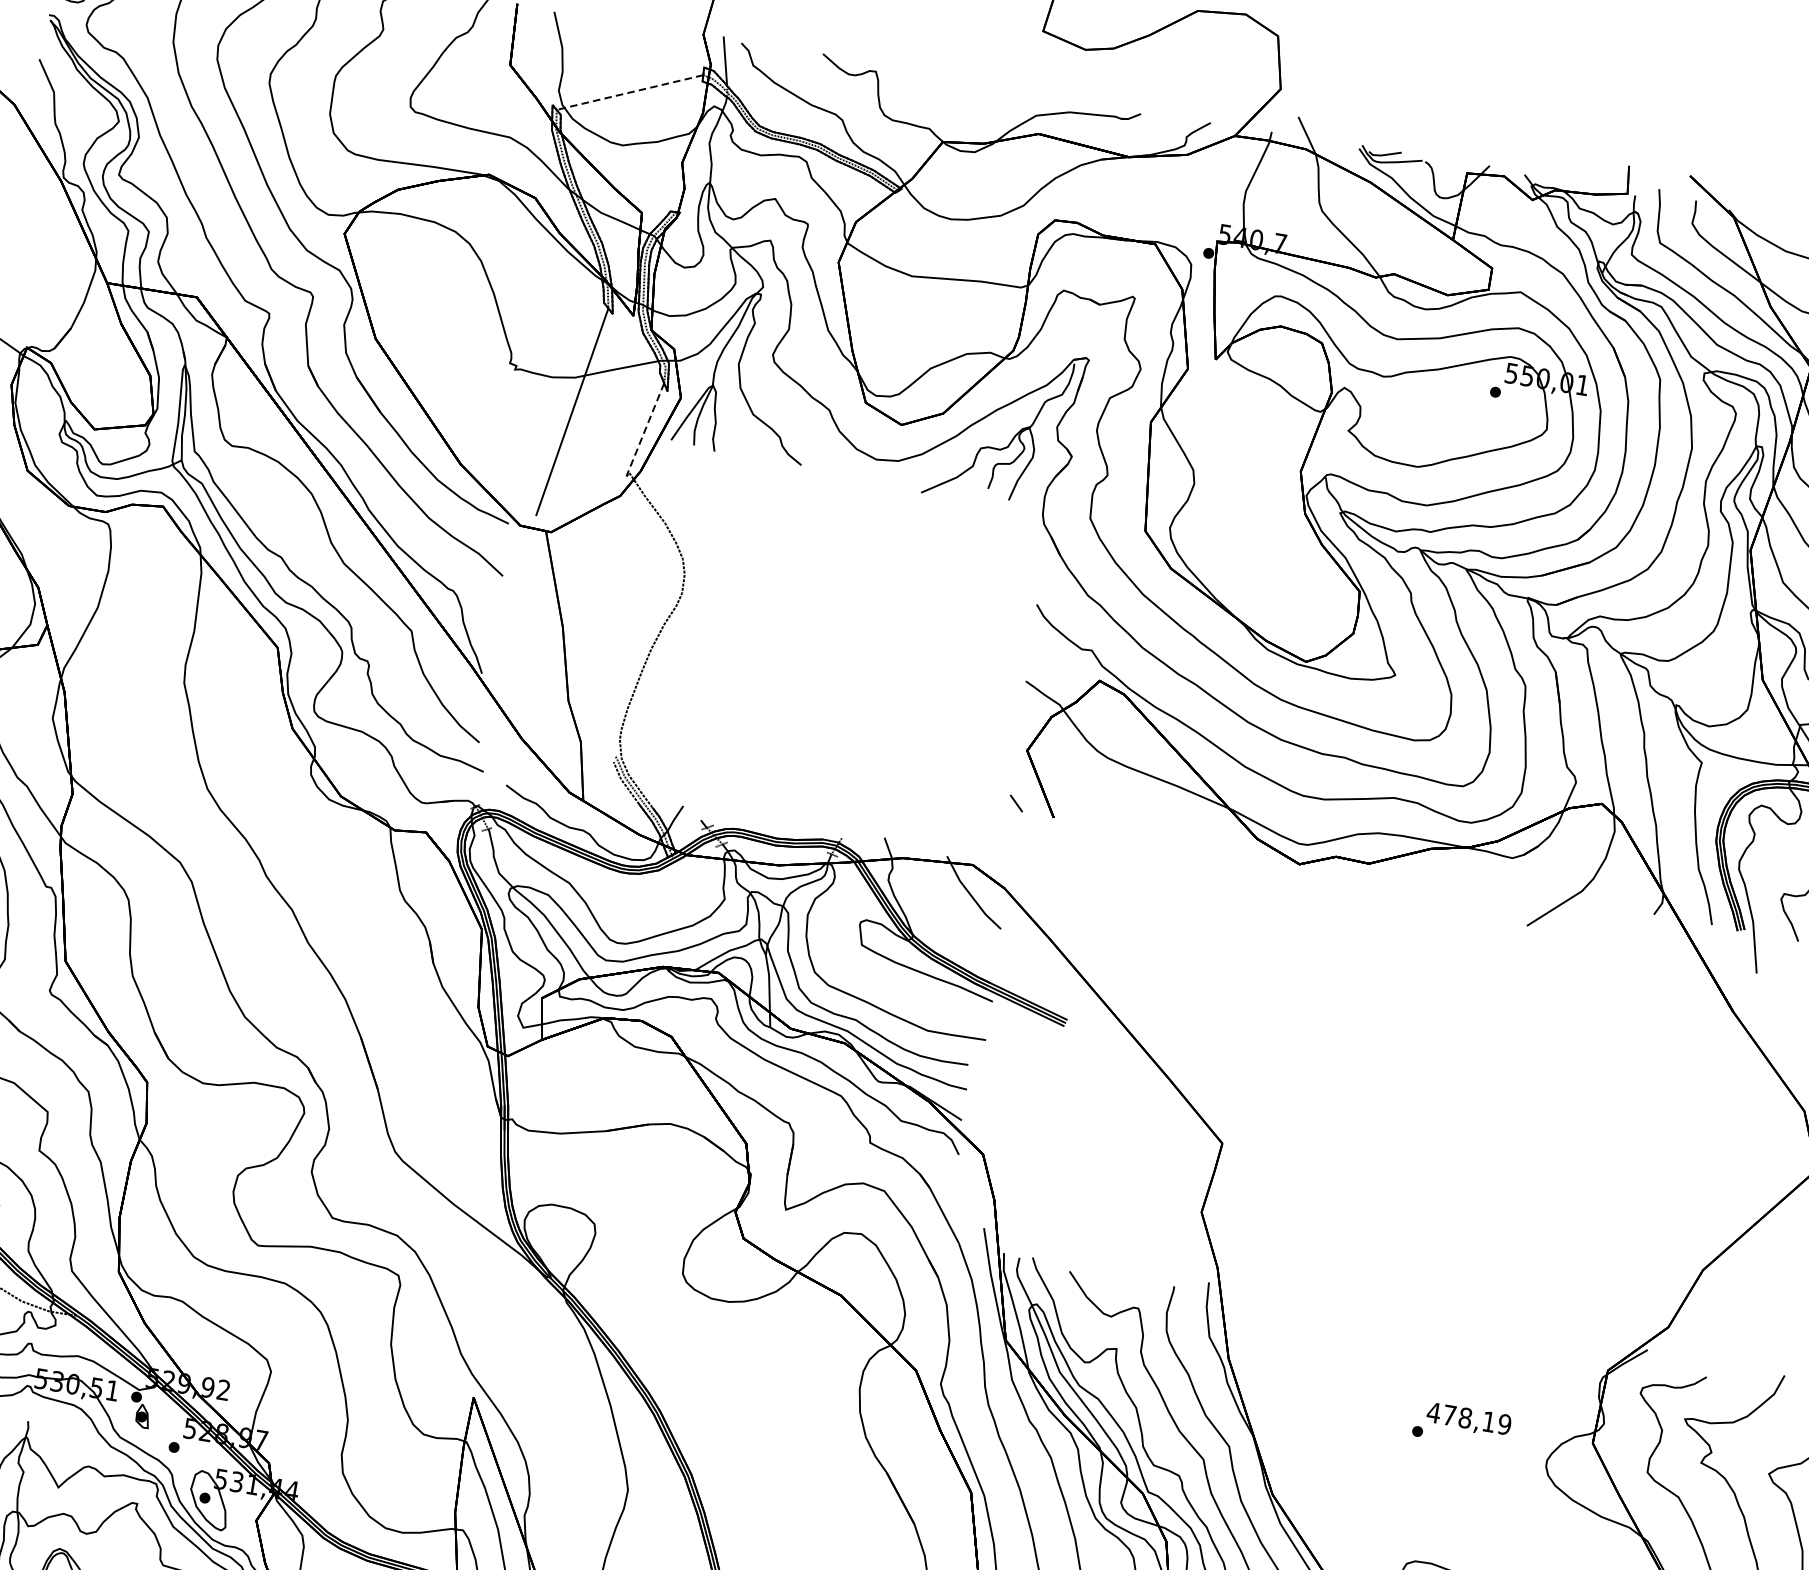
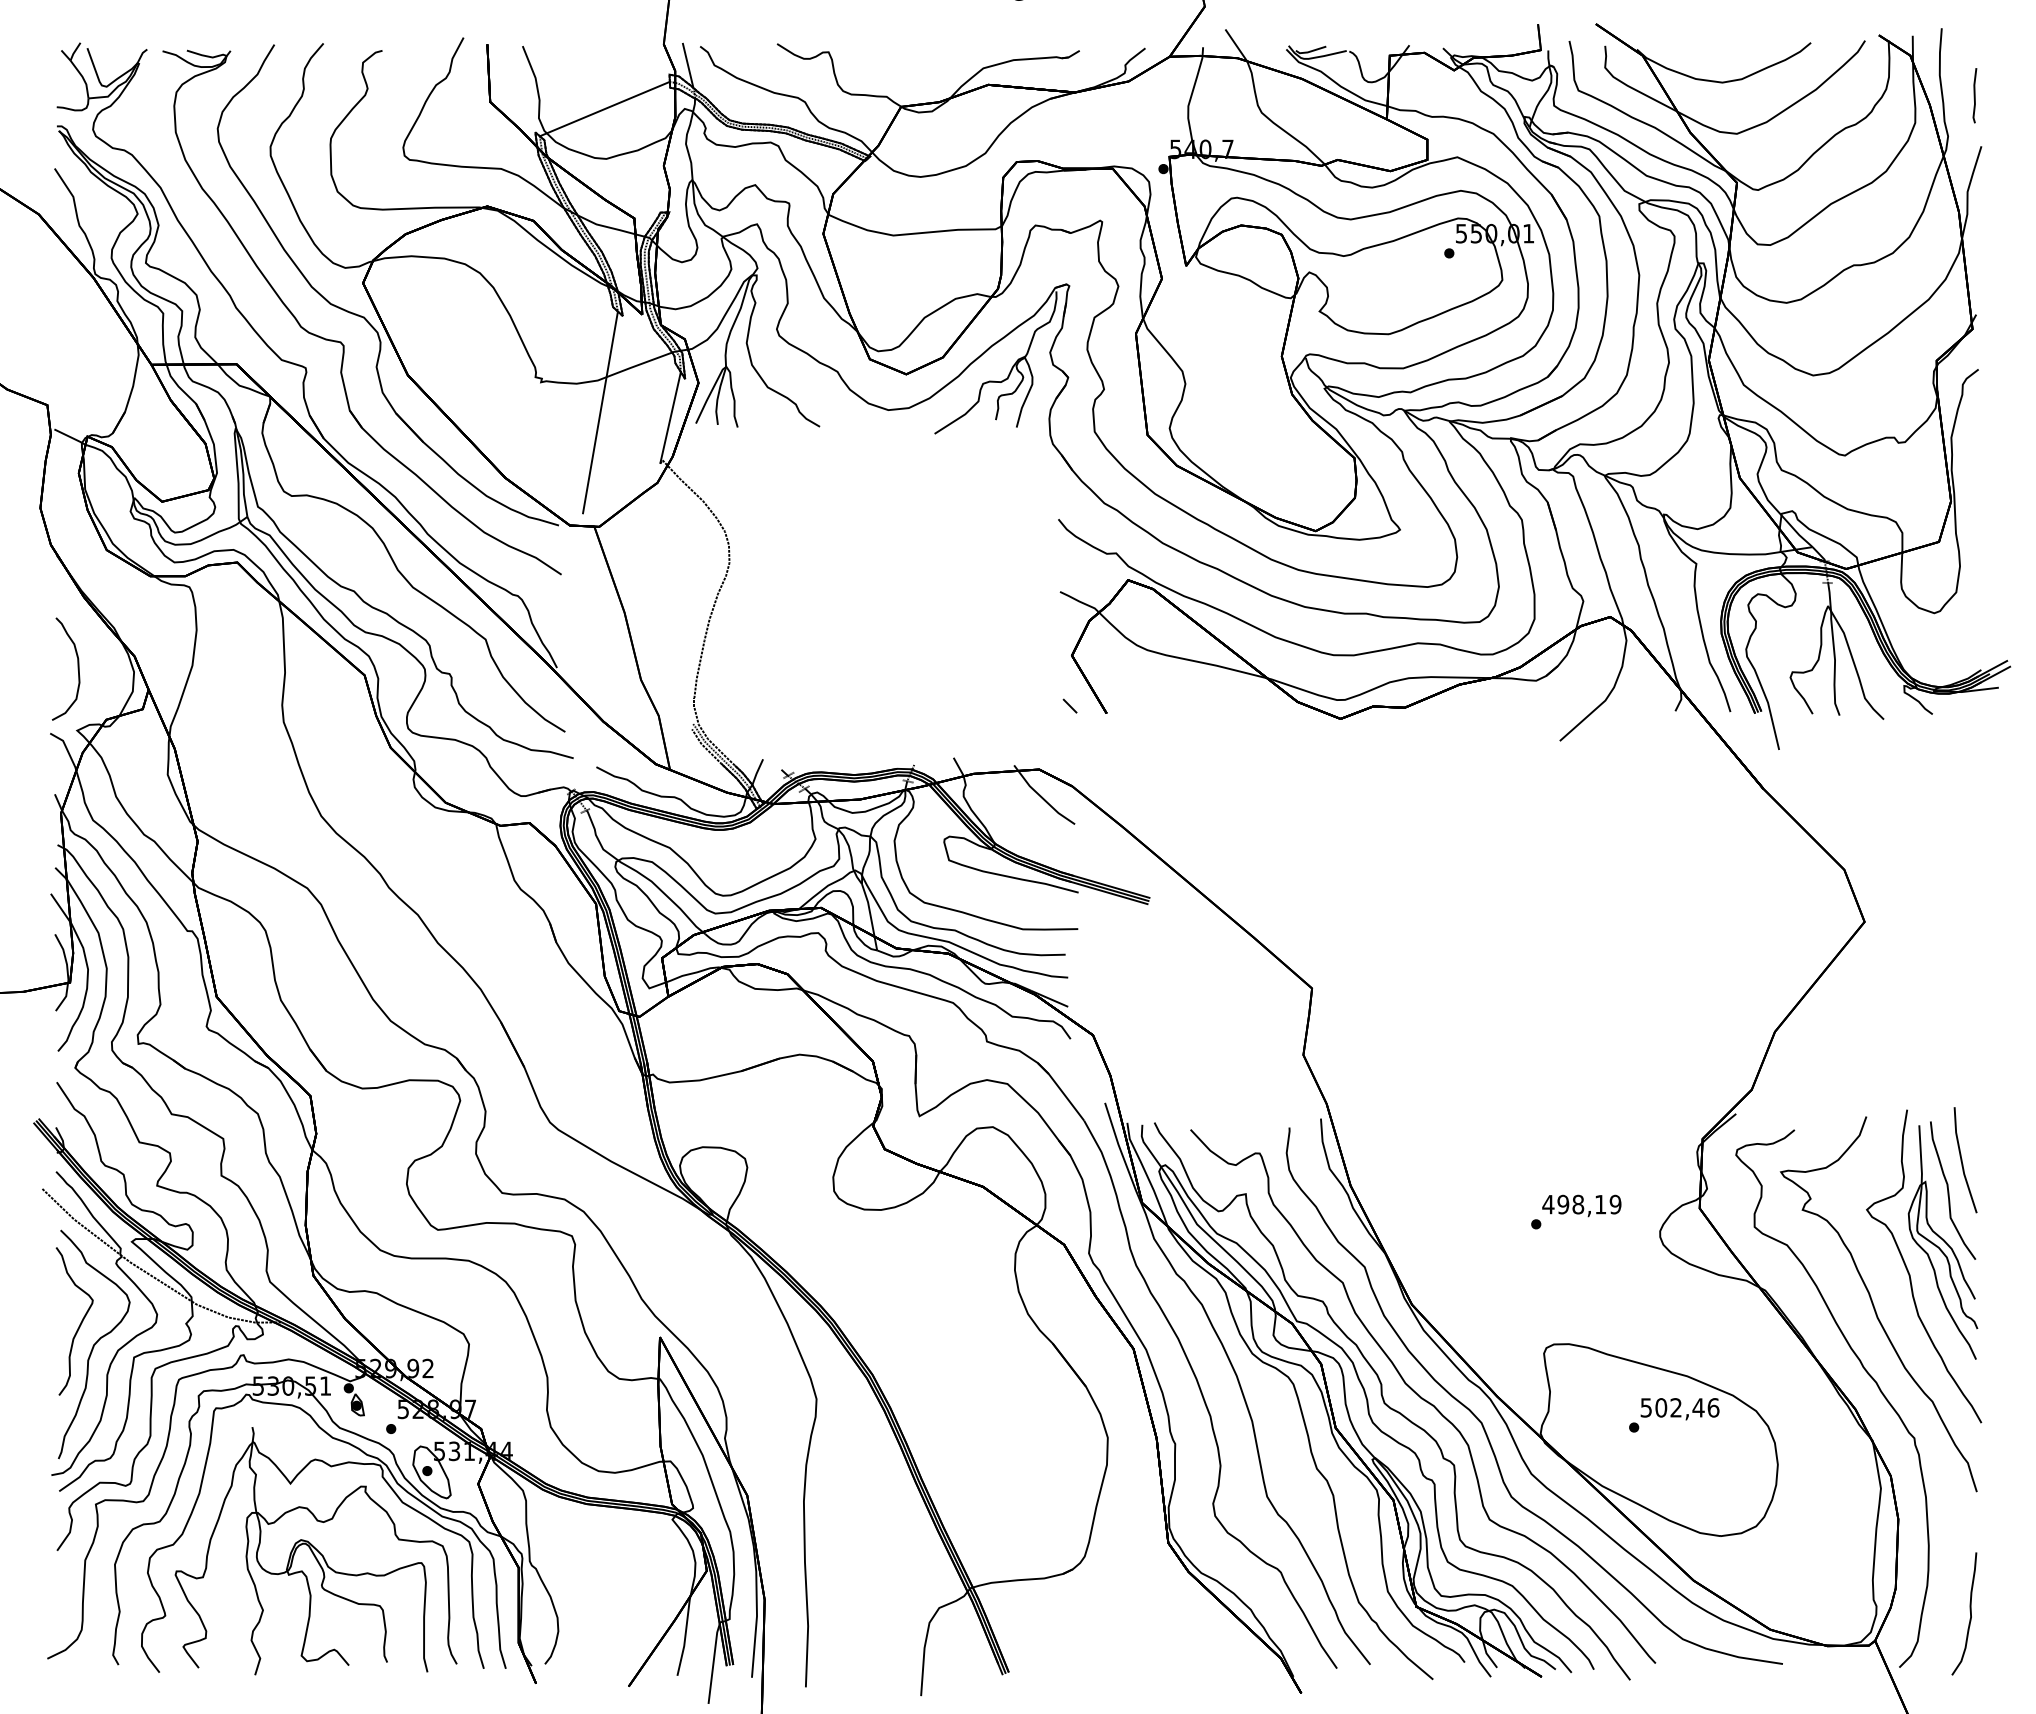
line: (629, 92) -> (604, 109), dashed -> solid
line: (645, 429) -> (670, 417), dashed -> solid
text: (1449, 1415) -> (1563, 1204), 478,19 -> 498,19

